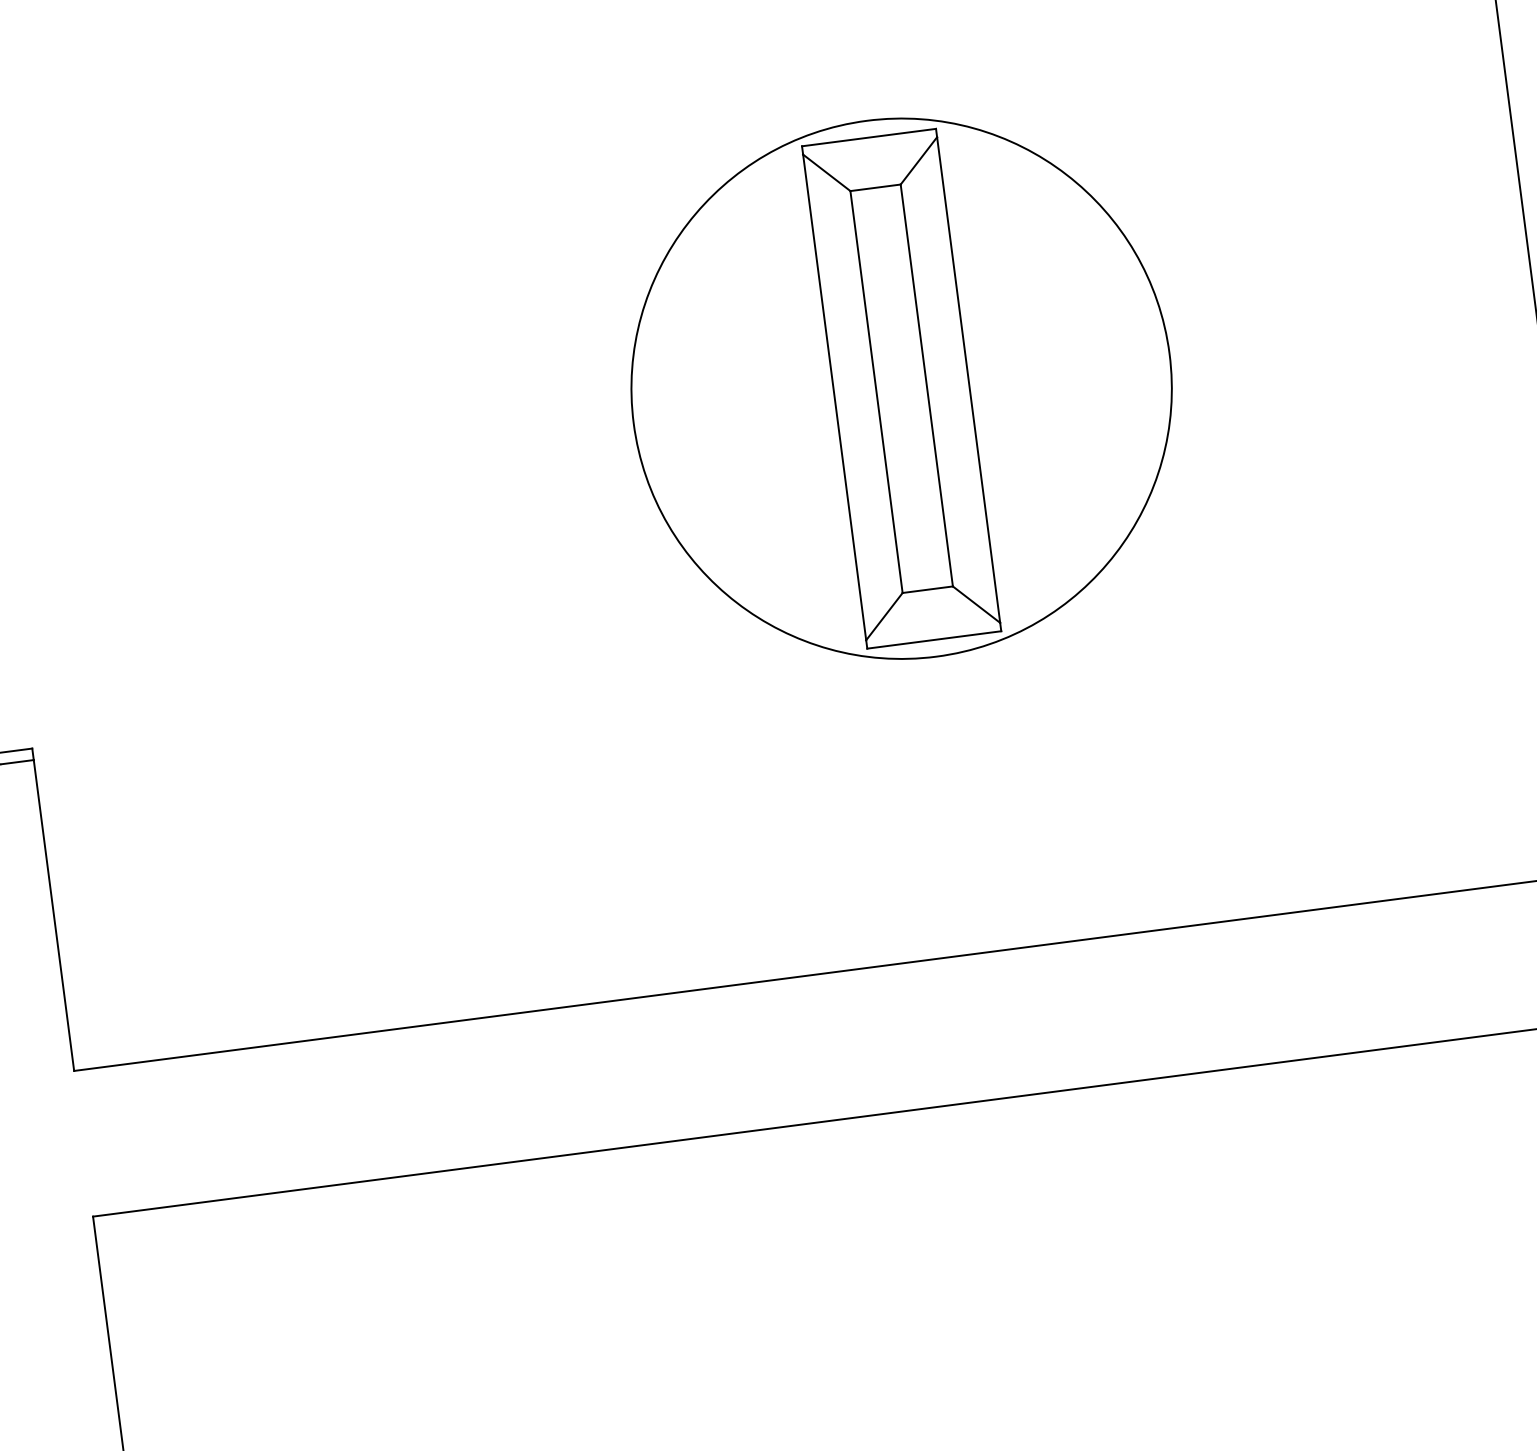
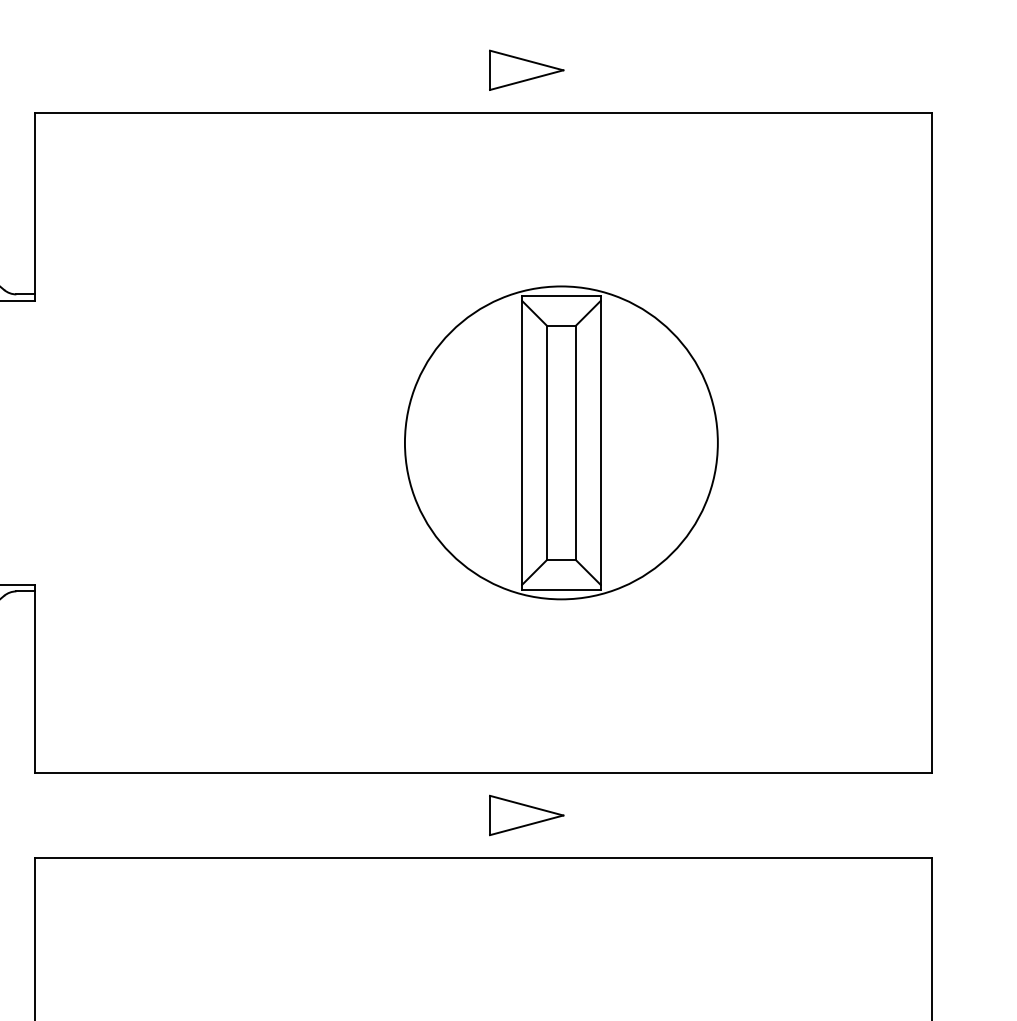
part: (924, 1034) -> (526, 815), added

